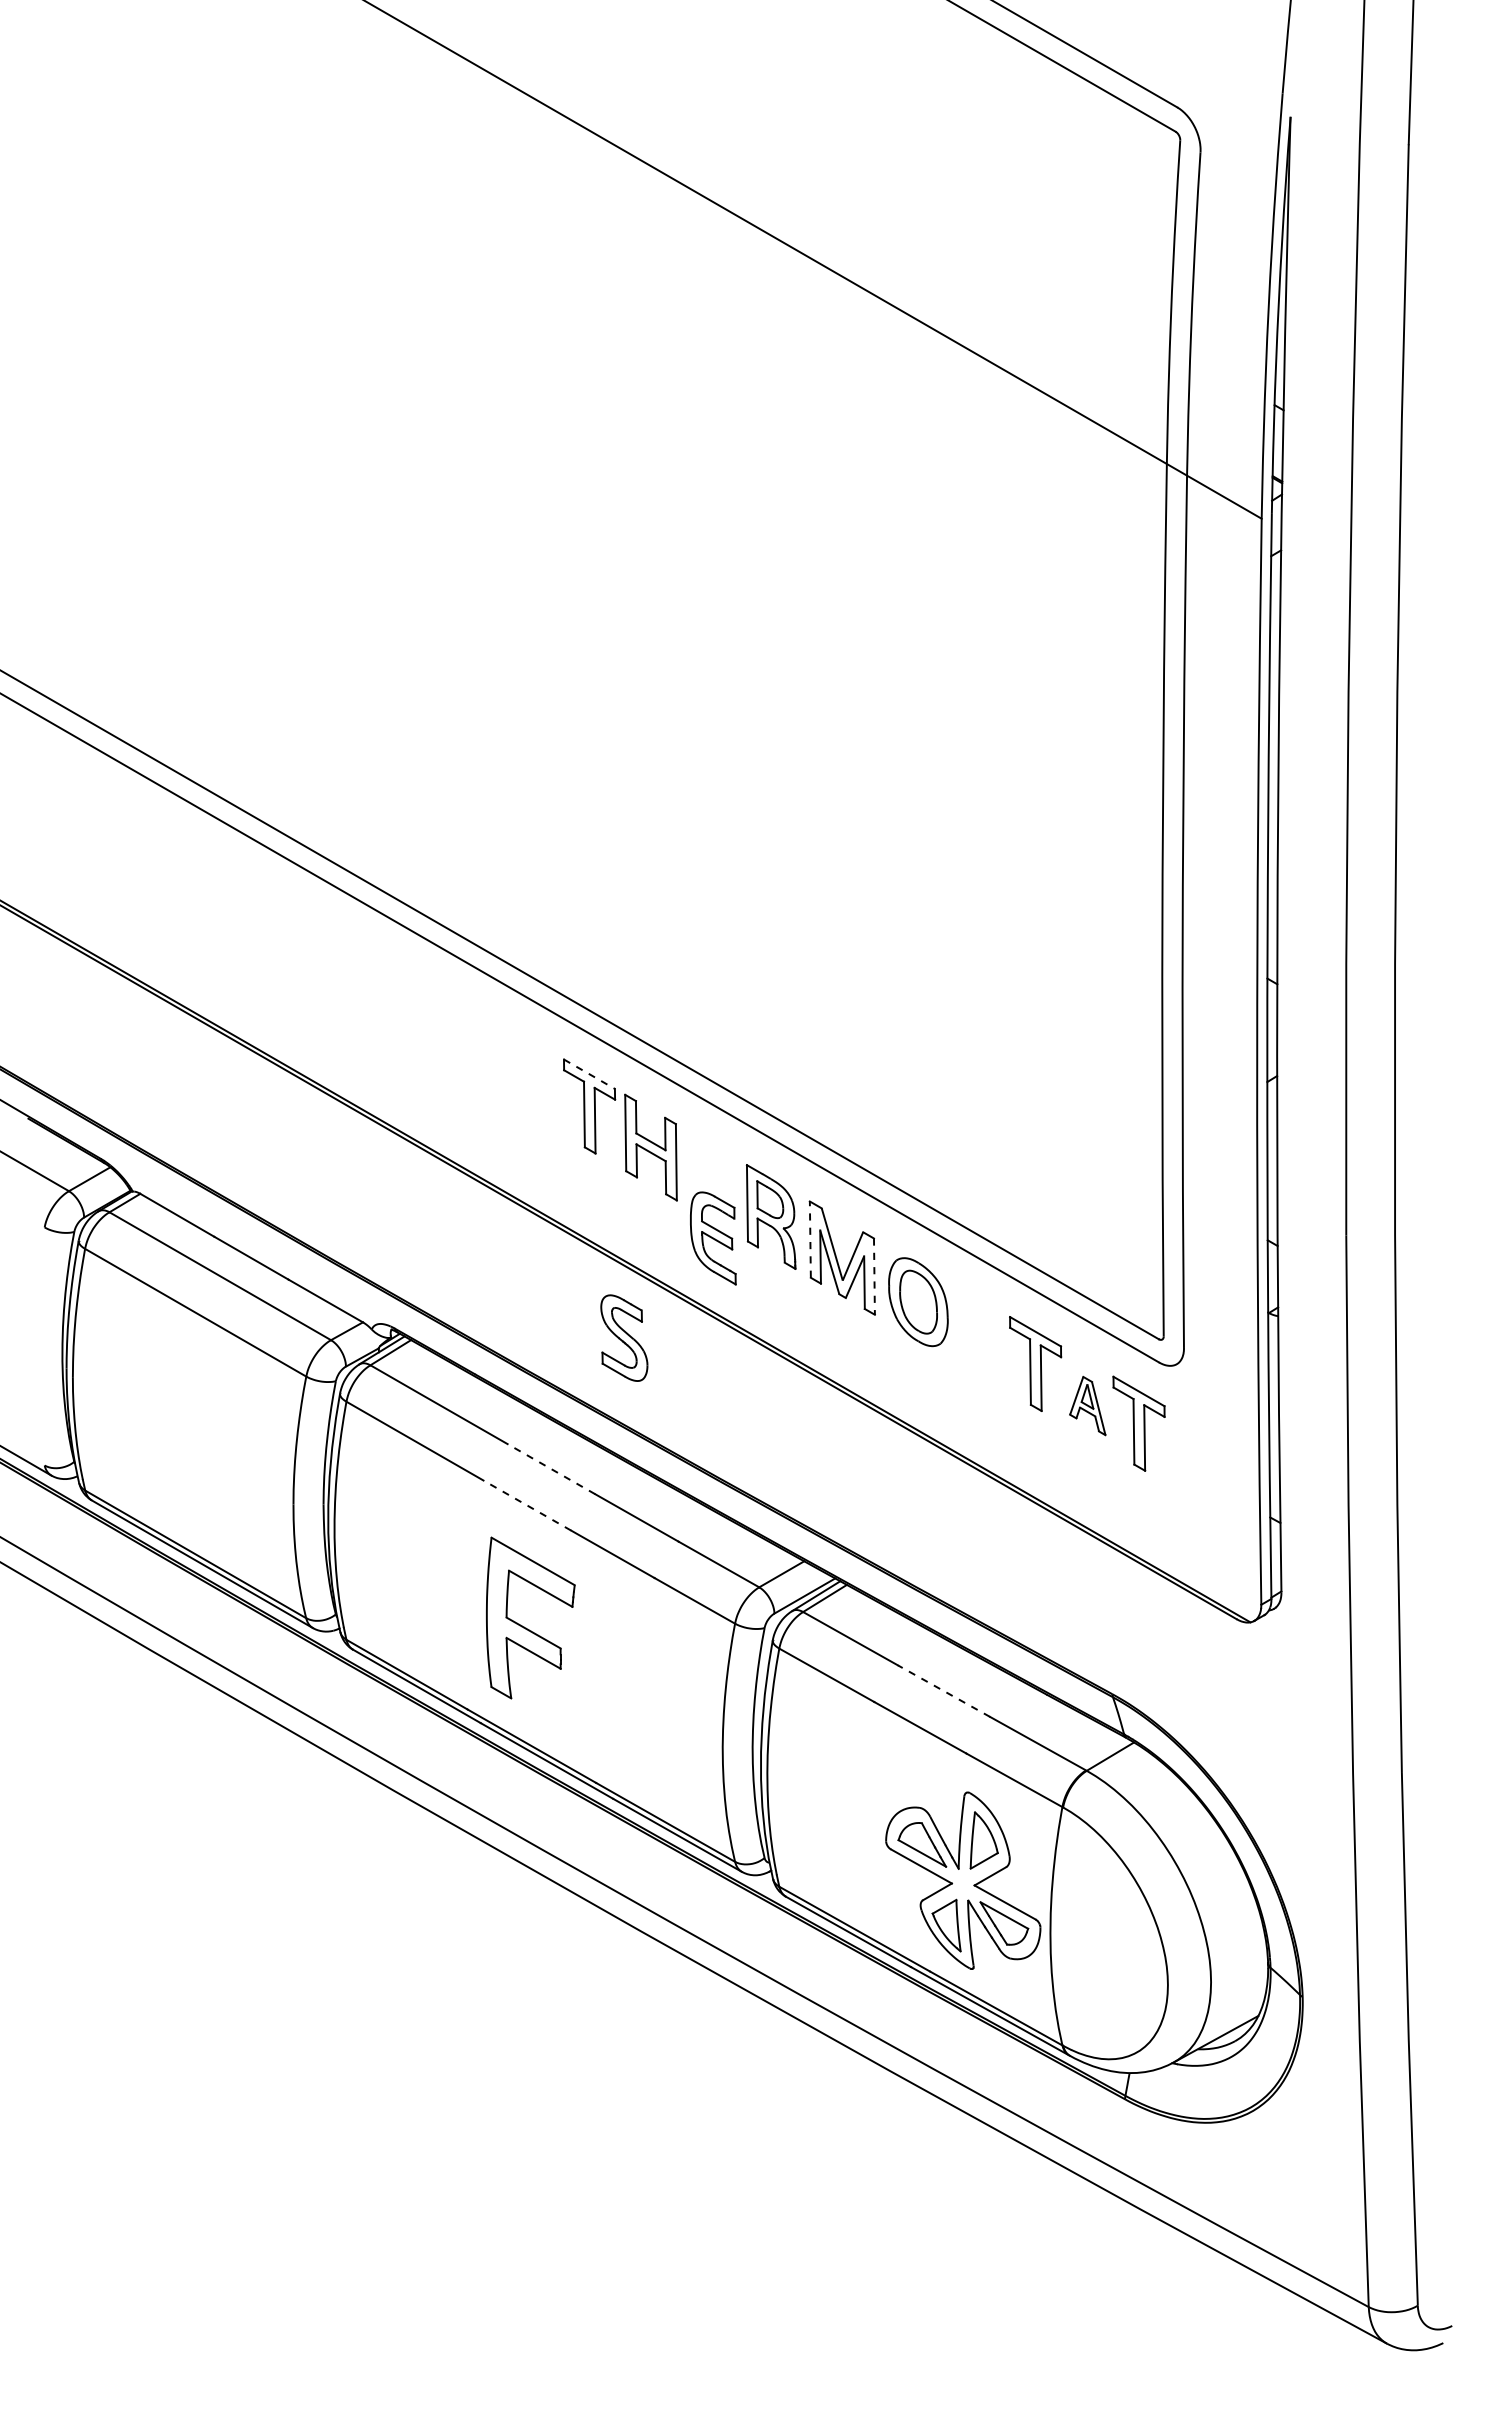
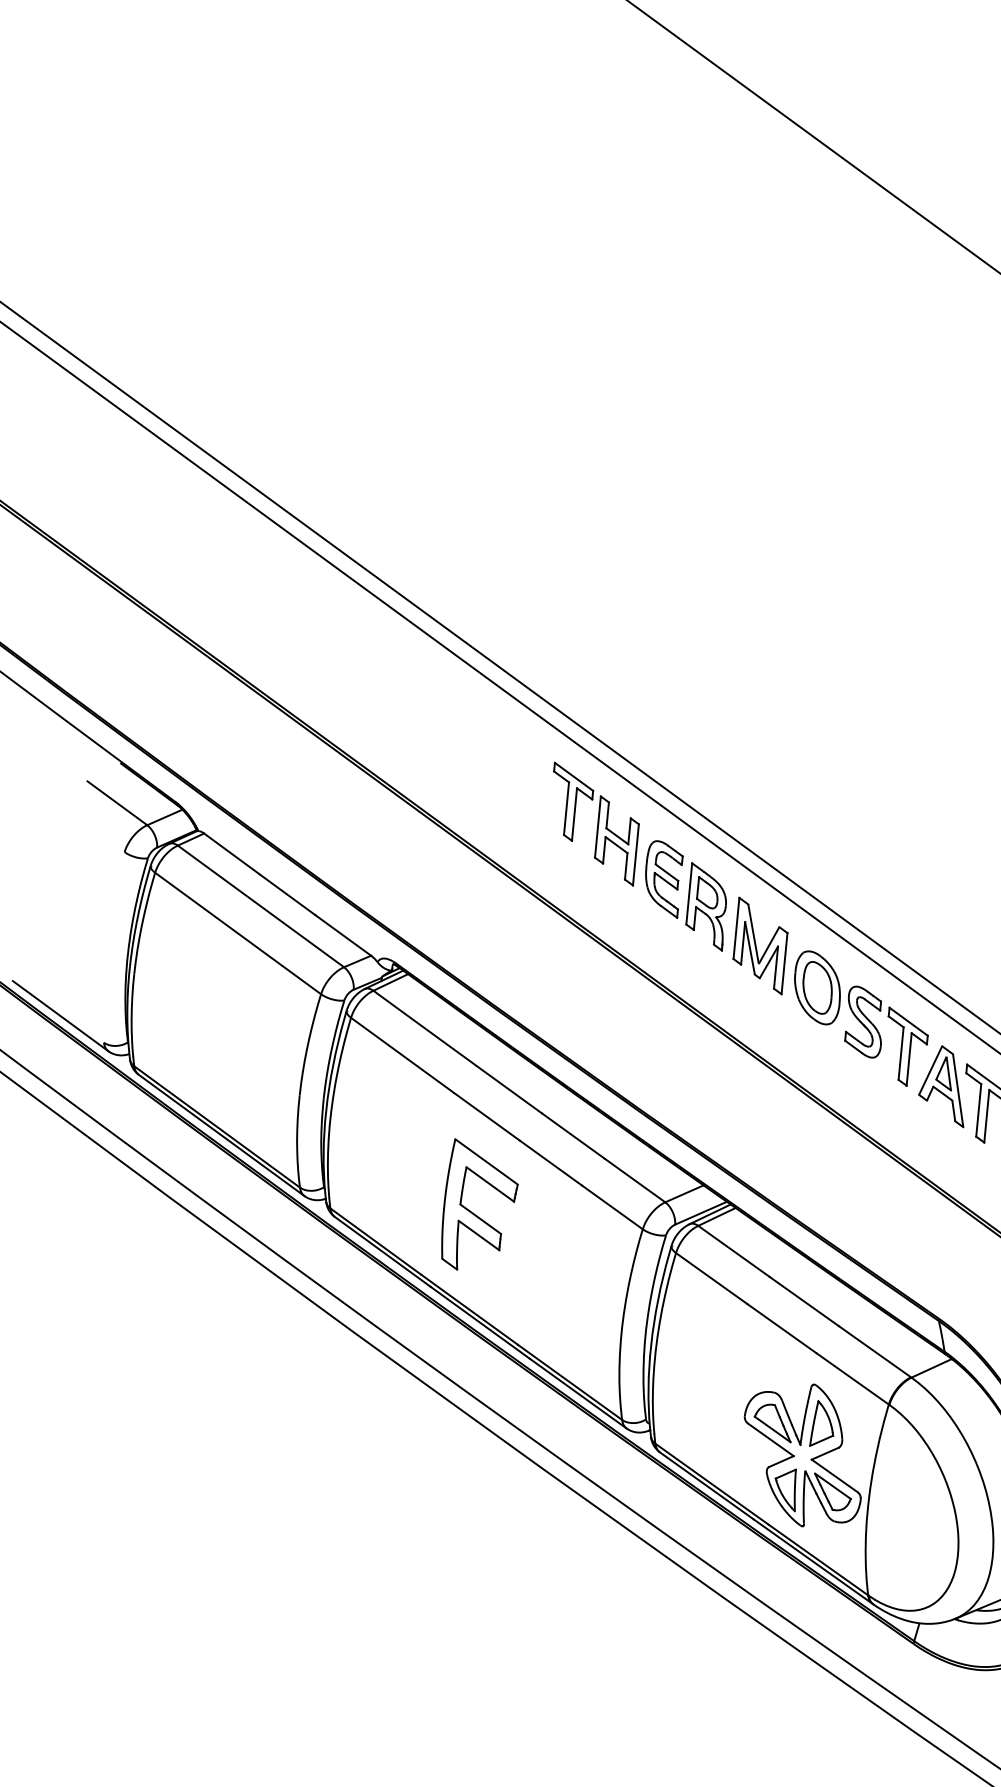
line: (589, 1074) -> (574, 777), dashed -> solid
part: (713, 1238) -> (663, 879), moved
line: (810, 1239) -> (736, 928), dashed -> solid
line: (874, 1277) -> (784, 964), dashed -> solid
part: (624, 1337) -> (864, 1021), moved
part: (1087, 1405) -> (943, 1085), size x1.67
line: (551, 1469) -> (509, 1089), dashed -> solid
line: (527, 1505) -> (486, 1116), dashed -> solid
line: (944, 1691) -> (804, 1301), dashed -> solid

